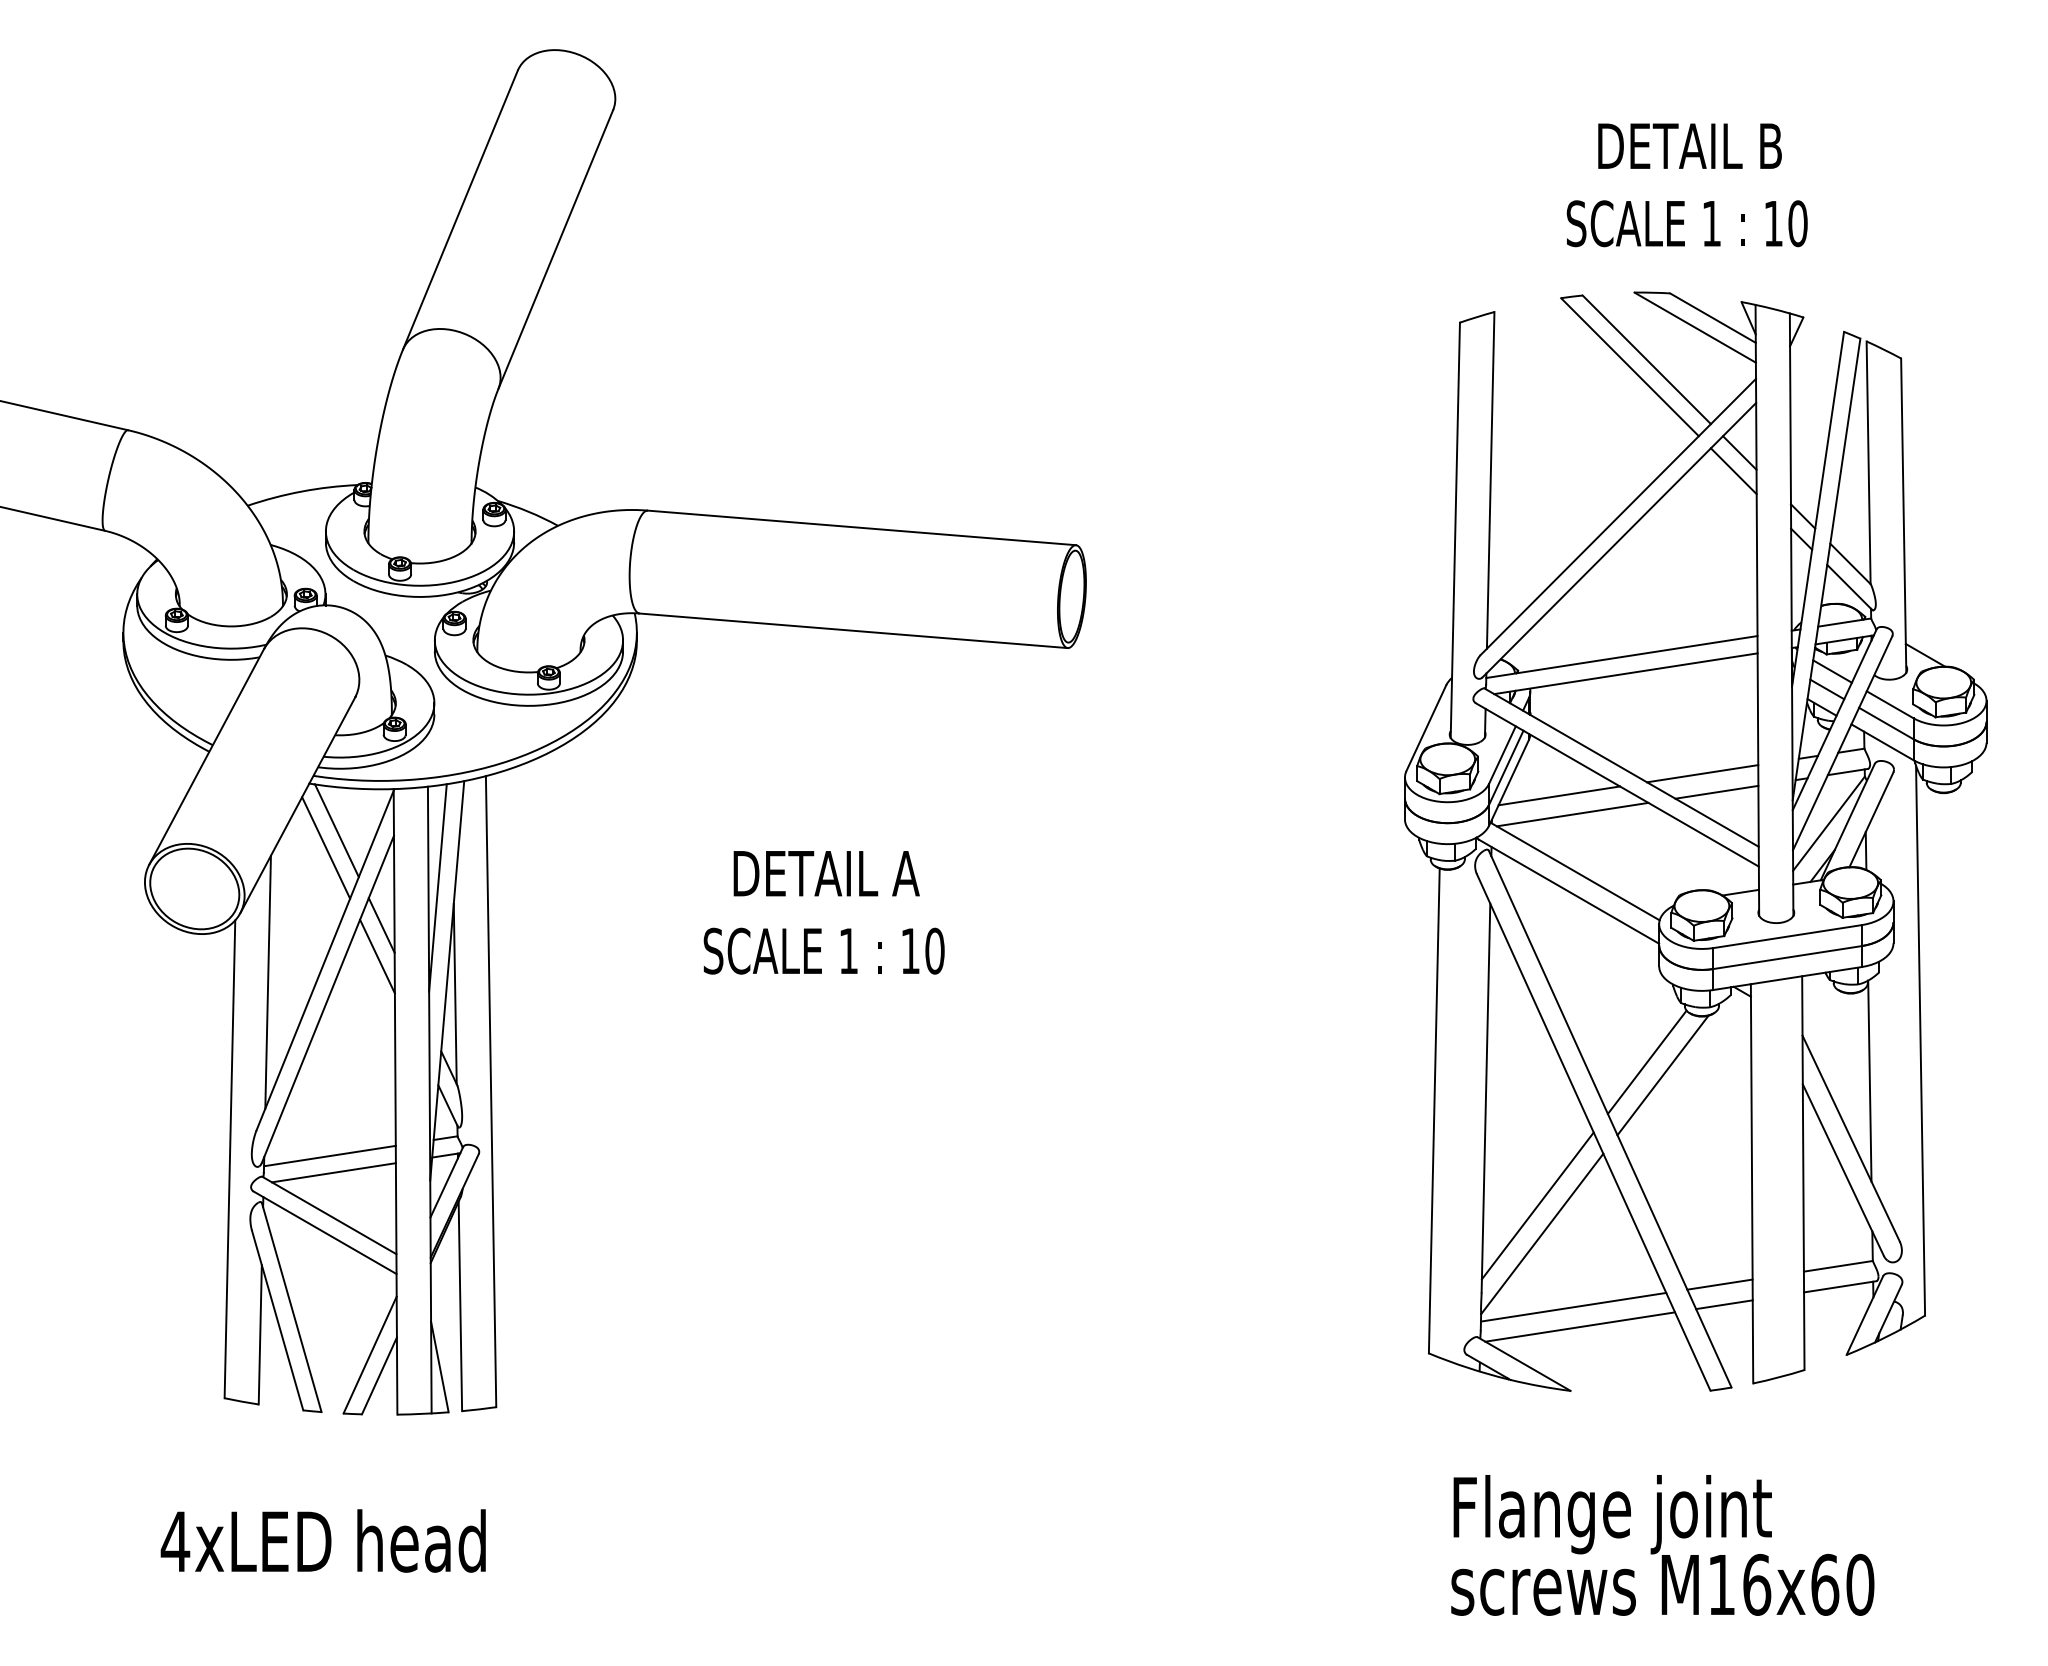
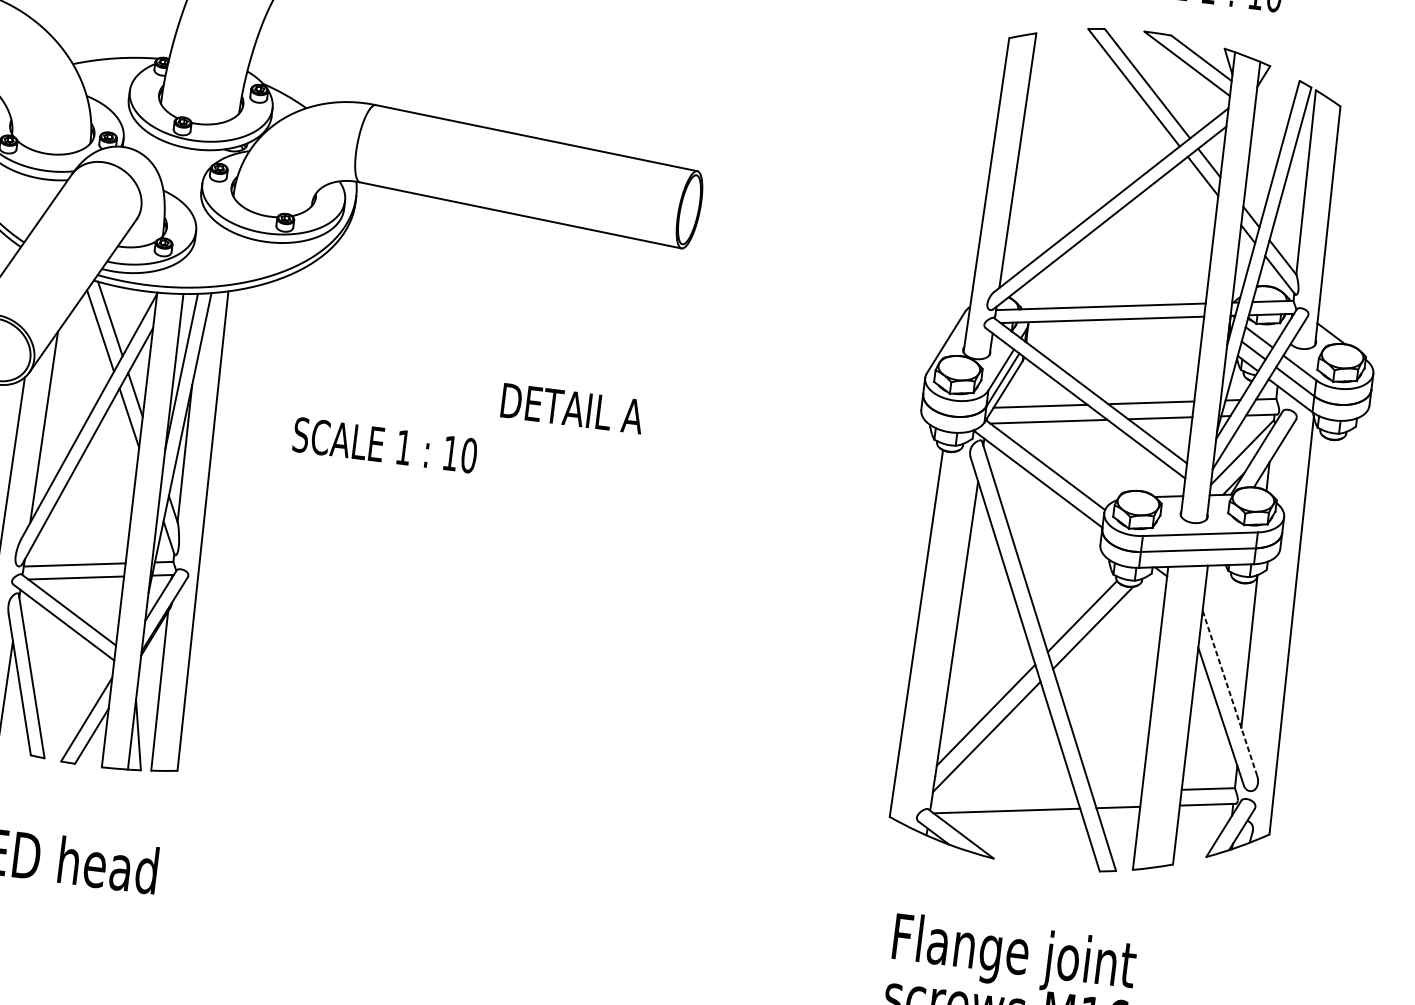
text: (826, 873) -> (572, 408), moved
text: (823, 950) -> (384, 444), moved
line: (1851, 1138) -> (1230, 693), solid -> dashed
line: (1719, 1284) -> (1116, 791), removed
line: (1573, 1306) -> (1003, 794), removed

